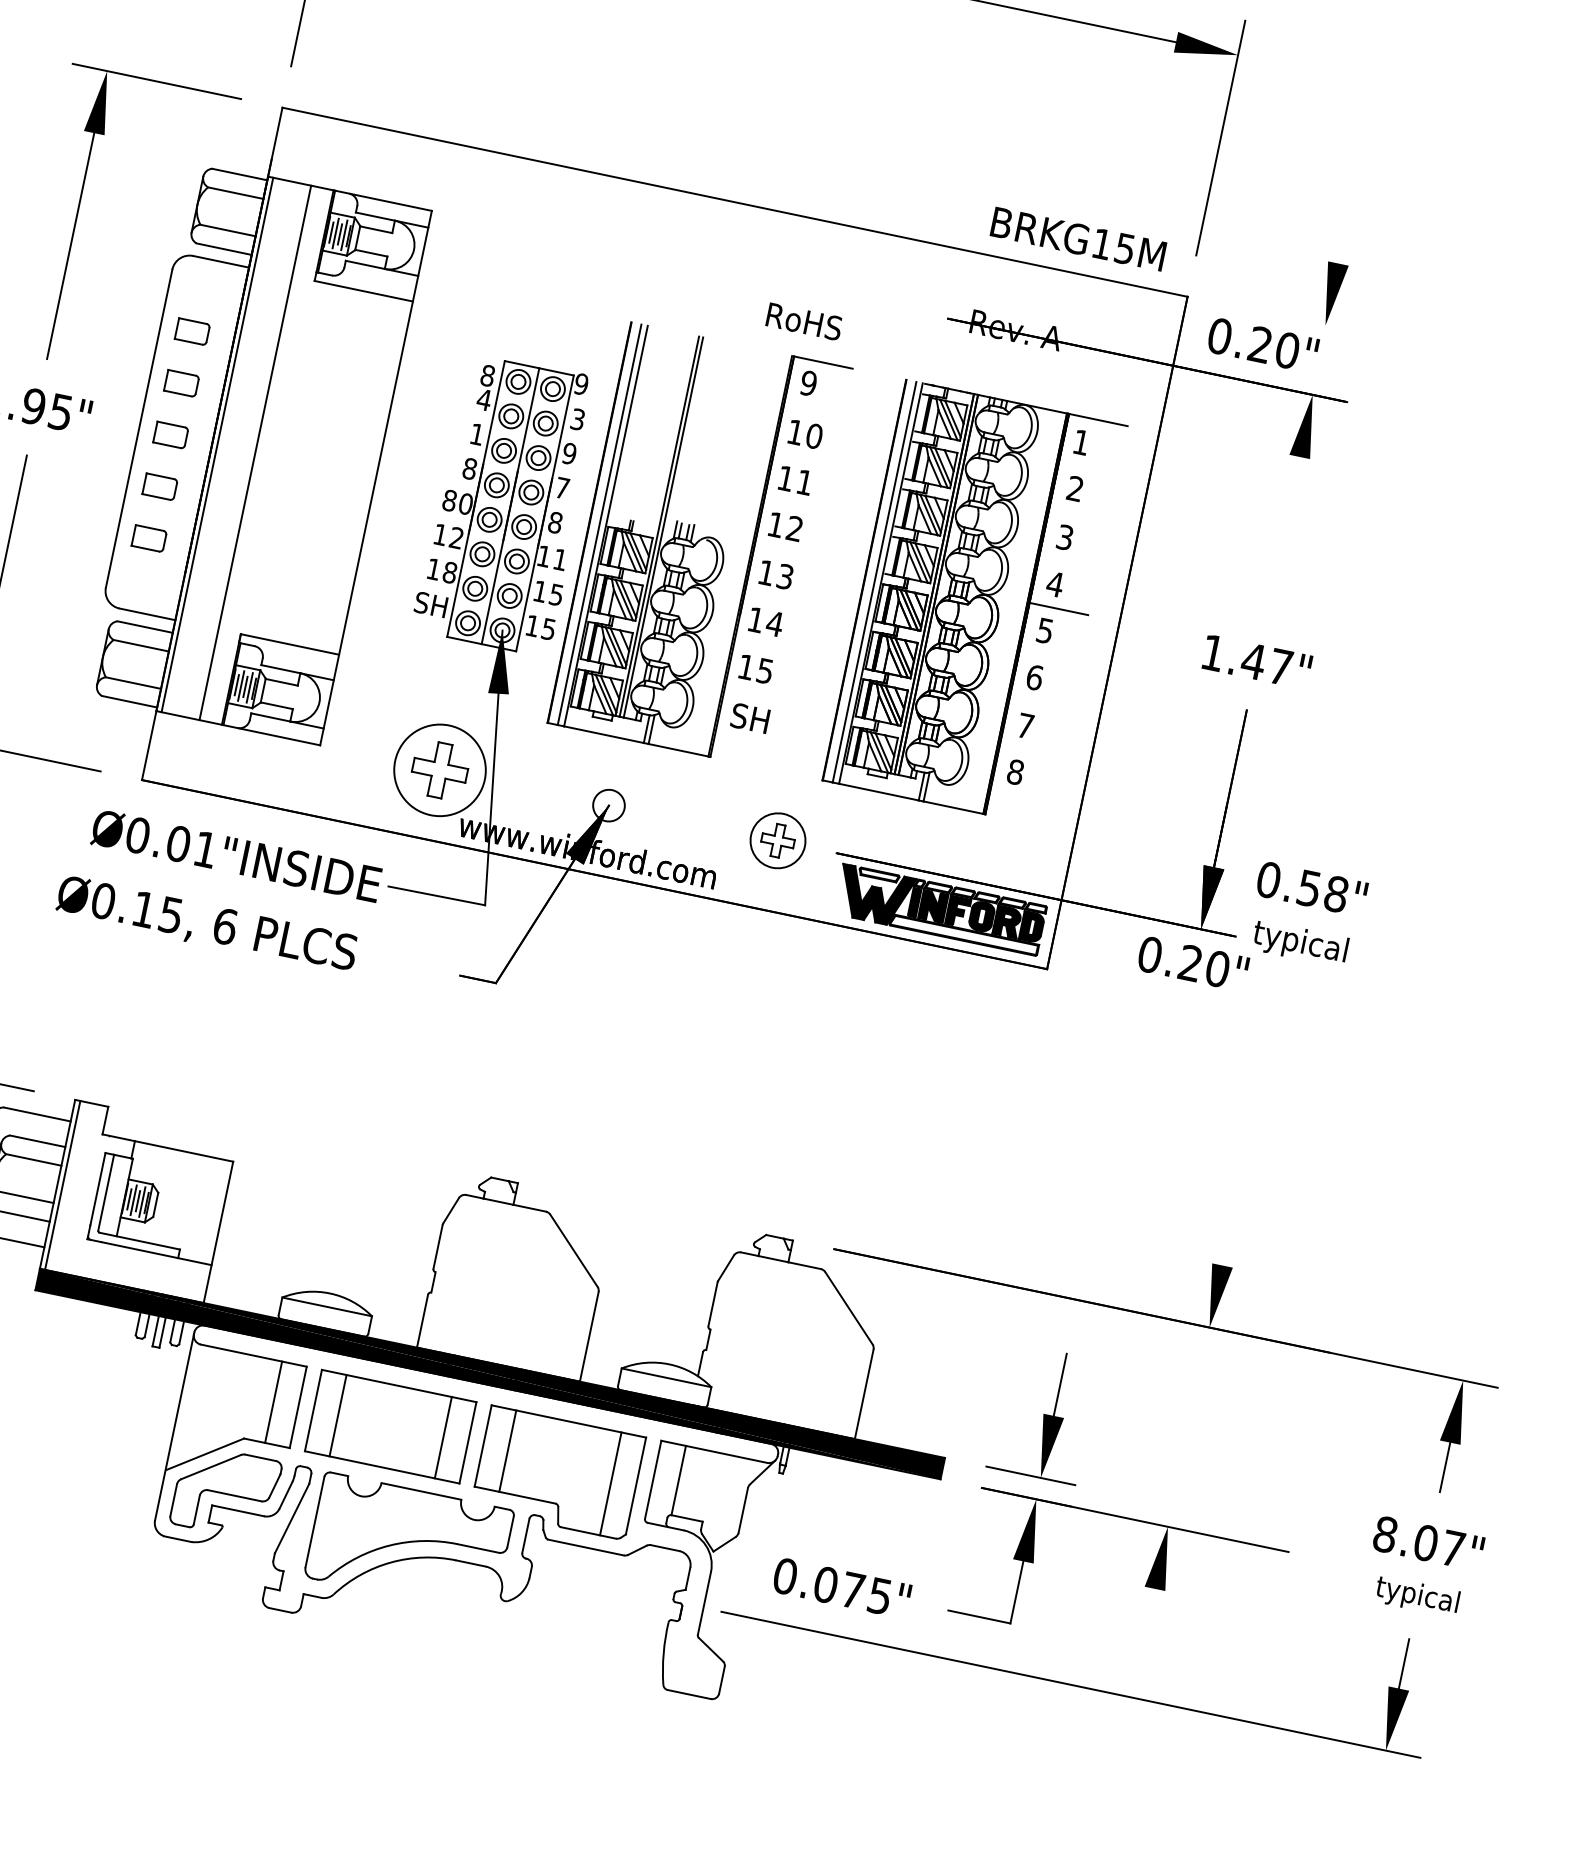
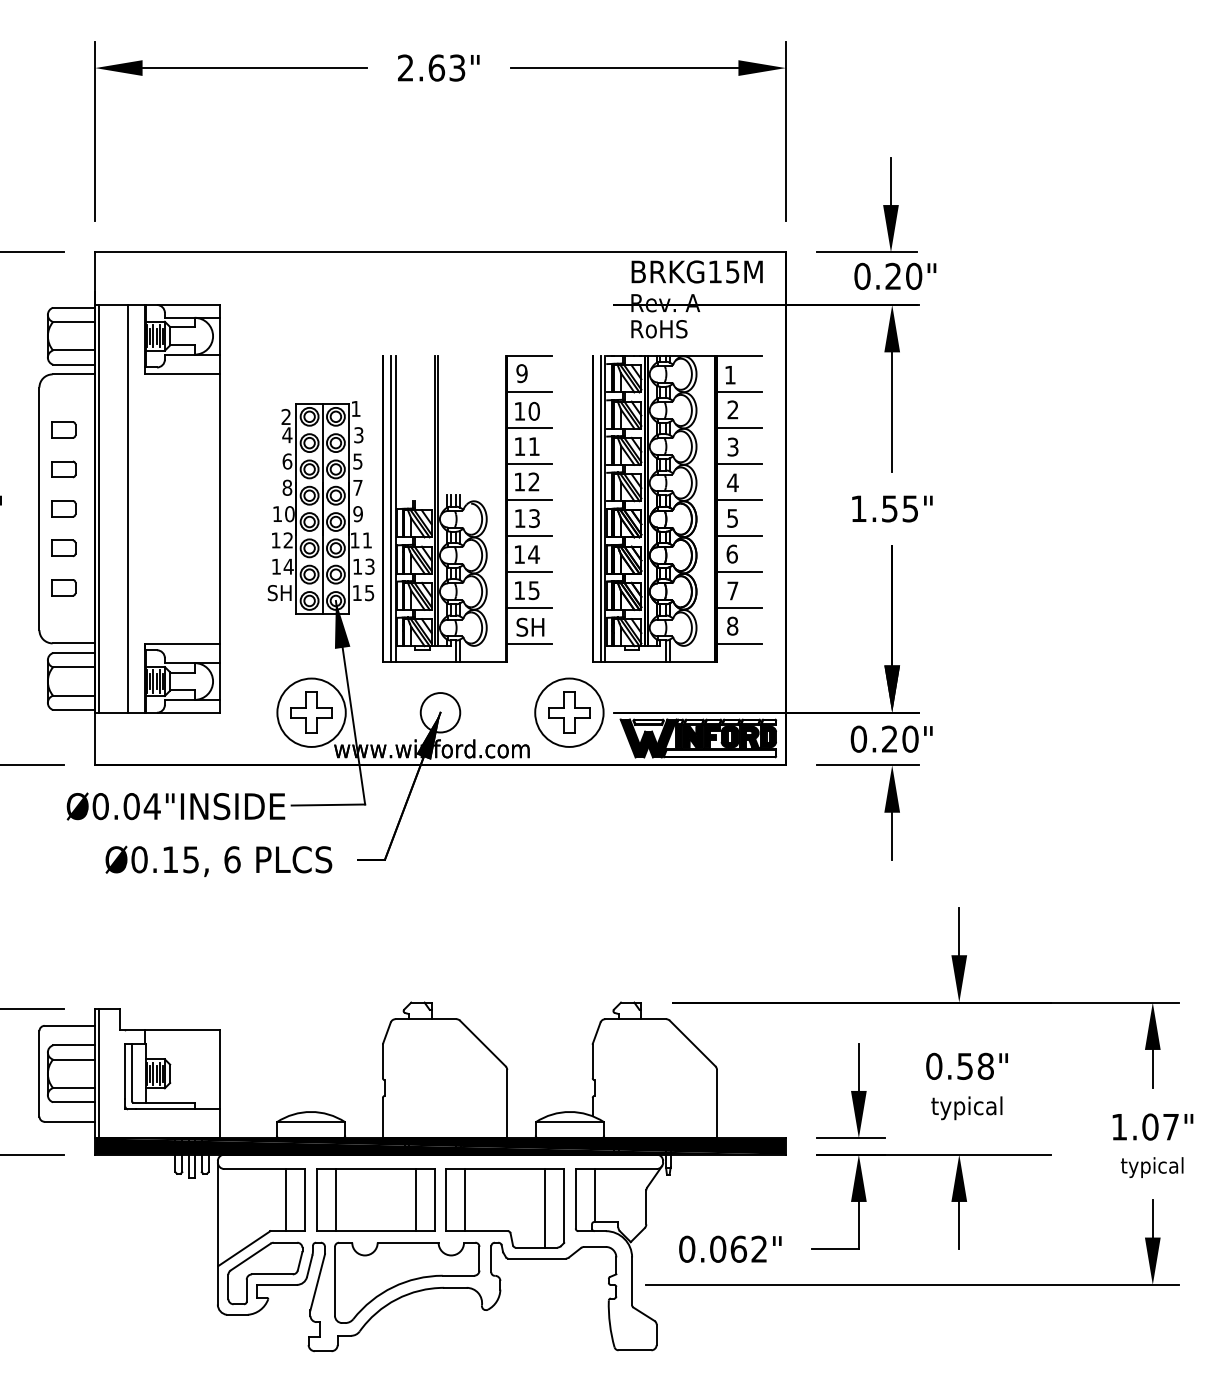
line: (1344, 232) -> (890, 181), added
text: (1077, 238) -> (696, 271), moved
line: (1293, 319) -> (866, 252), added
text: (804, 322) -> (659, 329), moved
text: (1263, 344) -> (895, 275), moved
text: (487, 376) -> (286, 417), 8 -> 2
text: (580, 383) -> (355, 408), 9 -> 1
line: (813, 410) -> (529, 392), added
text: (477, 434) -> (287, 461), 1 -> 6
text: (568, 453) -> (357, 461), 9 -> 5
line: (803, 457) -> (529, 428), added
line: (1087, 467) -> (738, 392), added
text: (449, 501) -> (277, 514), 80 -> 10
line: (793, 504) -> (529, 464), added
line: (1077, 514) -> (738, 428), added
text: (554, 523) -> (357, 514), 8 -> 9
line: (1283, 535) -> (892, 412), added
line: (783, 551) -> (529, 500), added
line: (1067, 561) -> (738, 464), added
text: (449, 572) -> (288, 566), 18 -> 14
text: (556, 593) -> (369, 565), 15 -> 13
line: (773, 598) -> (529, 536), added
line: (764, 646) -> (529, 572), added
line: (1047, 656) -> (738, 536), added
text: (1266, 663) -> (899, 508), 1.47" -> 1.55"
line: (754, 693) -> (529, 608), added
line: (1037, 703) -> (738, 572), added
line: (744, 740) -> (529, 644), added
line: (1028, 750) -> (738, 608), added
line: (1018, 797) -> (738, 644), added
circle: (609, 805) -> (440, 712), size x1.67
part: (778, 840) -> (569, 712), size x1.67
text: (204, 849) -> (151, 806), Ø0.01"INSIDE -> Ø0.04"INSIDE
text: (1305, 915) -> (966, 1086), moved
text: (206, 925) -> (218, 861), moved
part: (1163, 1057) -> (884, 812), added
line: (1229, 1234) -> (959, 931), added
text: (1385, 1533) -> (1119, 1126), 8.07" -> 1.07"
text: (865, 1592) -> (748, 1248), 0.075" -> 0.062"
line: (1148, 1619) -> (959, 1225), added

